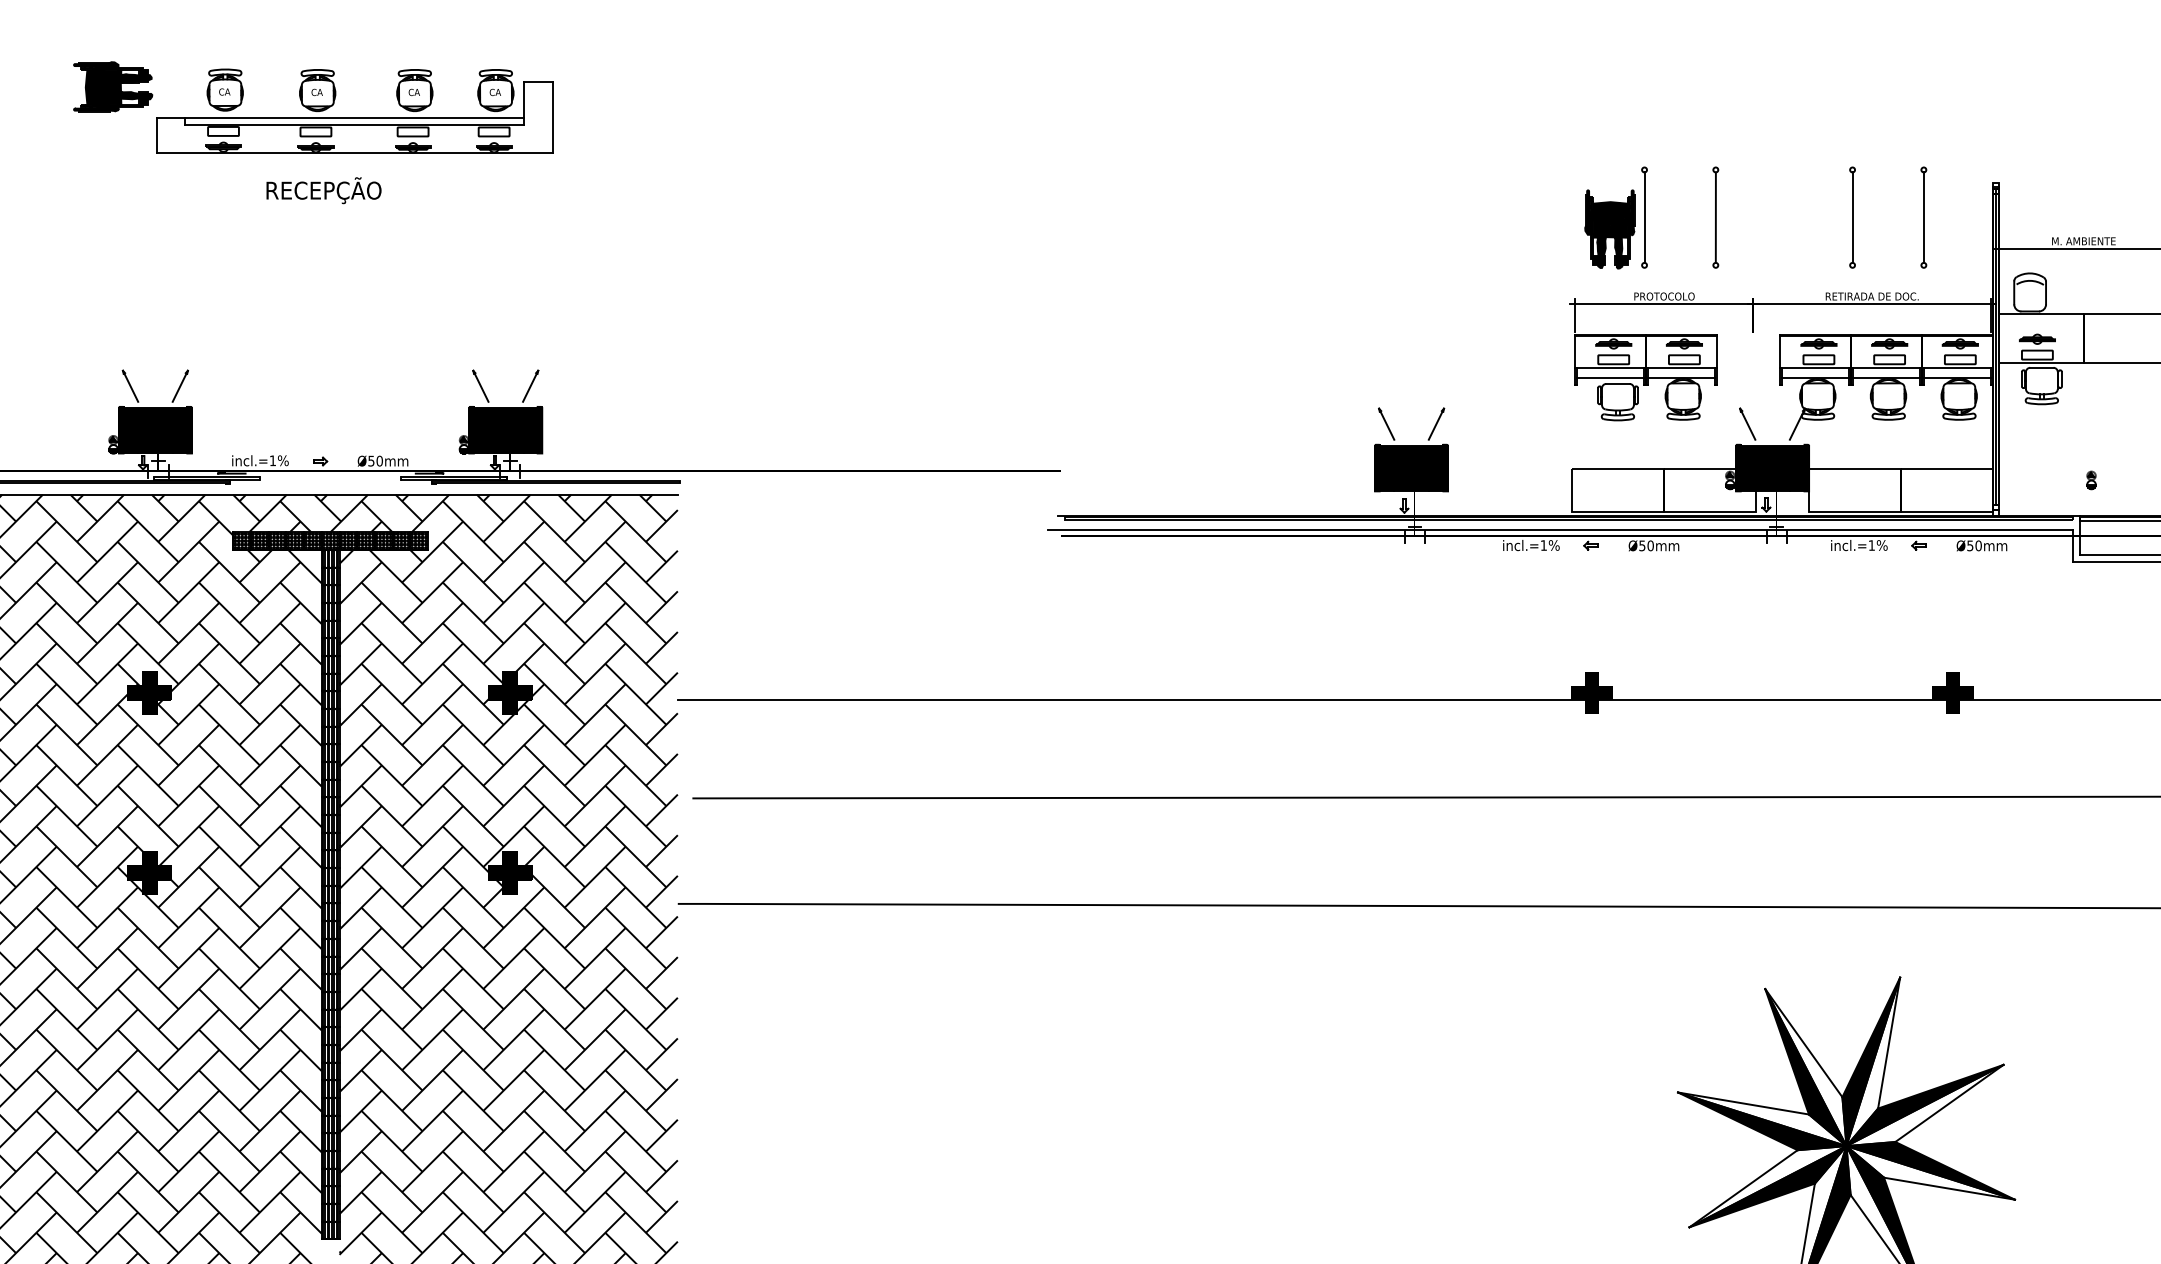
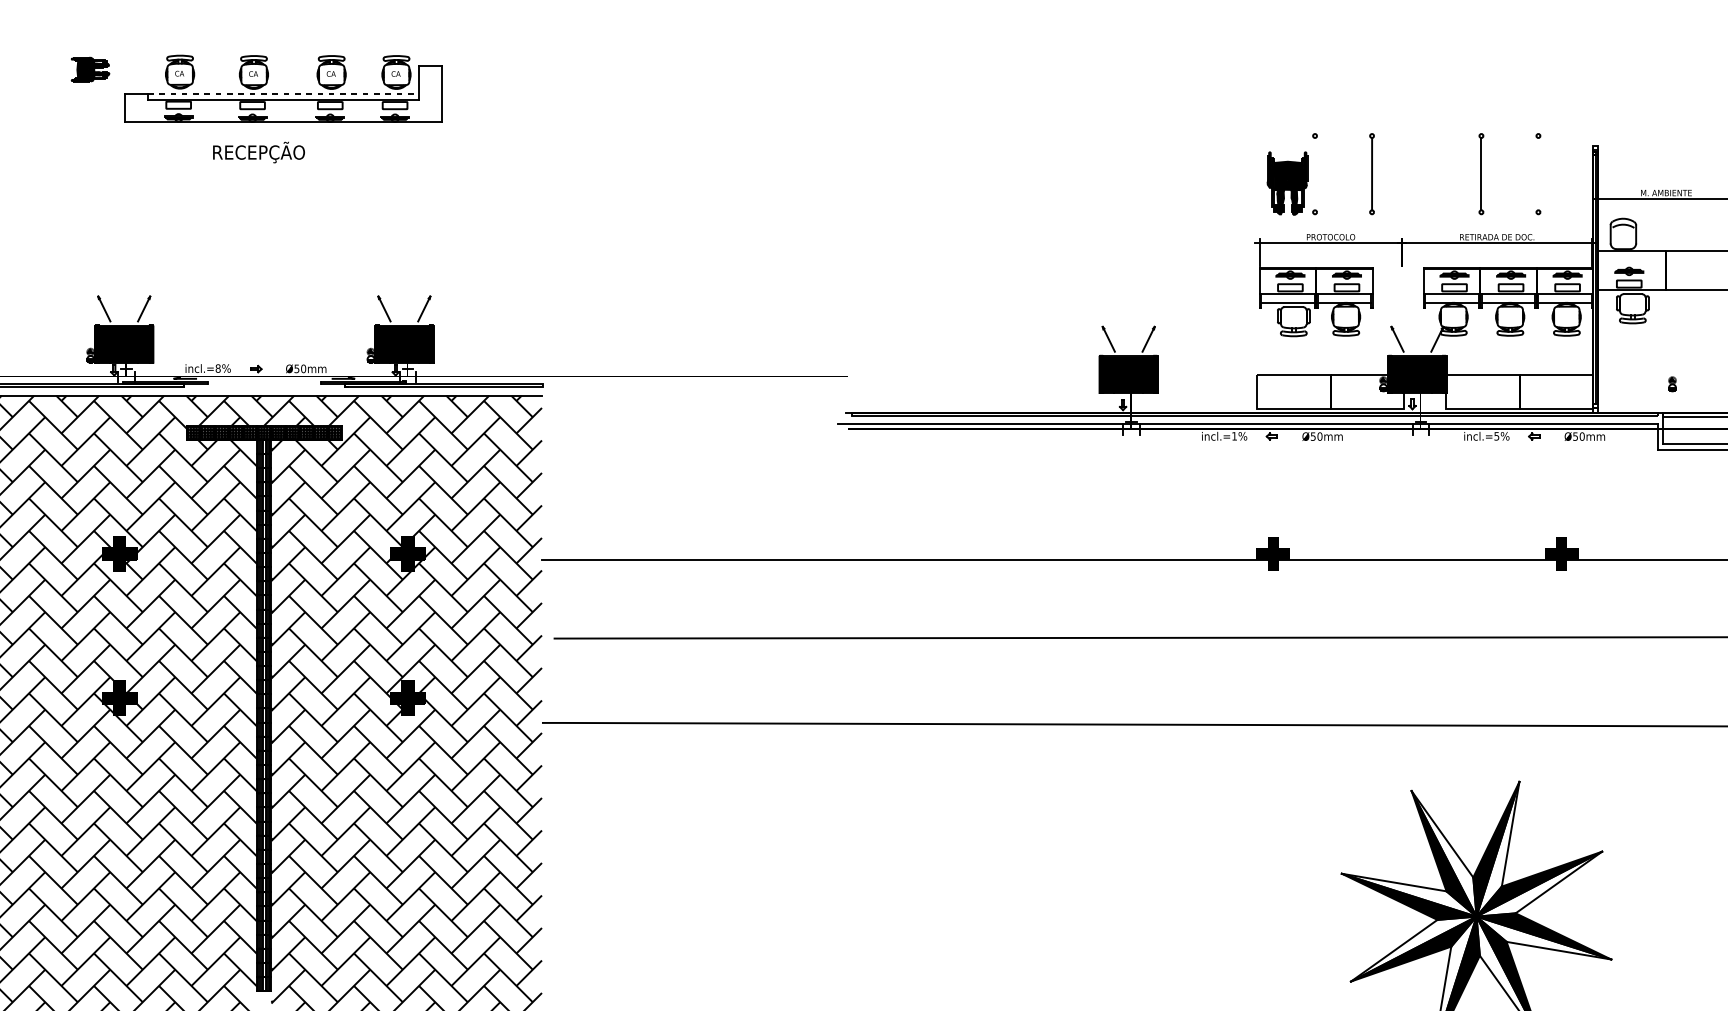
part: (113, 86) -> (90, 69), size x0.6
line: (354, 117) -> (283, 94), solid -> dashed
line: (1644, 217) -> (1315, 174), removed
line: (1923, 217) -> (1538, 174), removed
text: (272, 460) -> (217, 368), incl.=1%%% -> incl.=8%%%
text: (1871, 545) -> (1496, 436), incl.=1%%% -> incl.=5%%%

